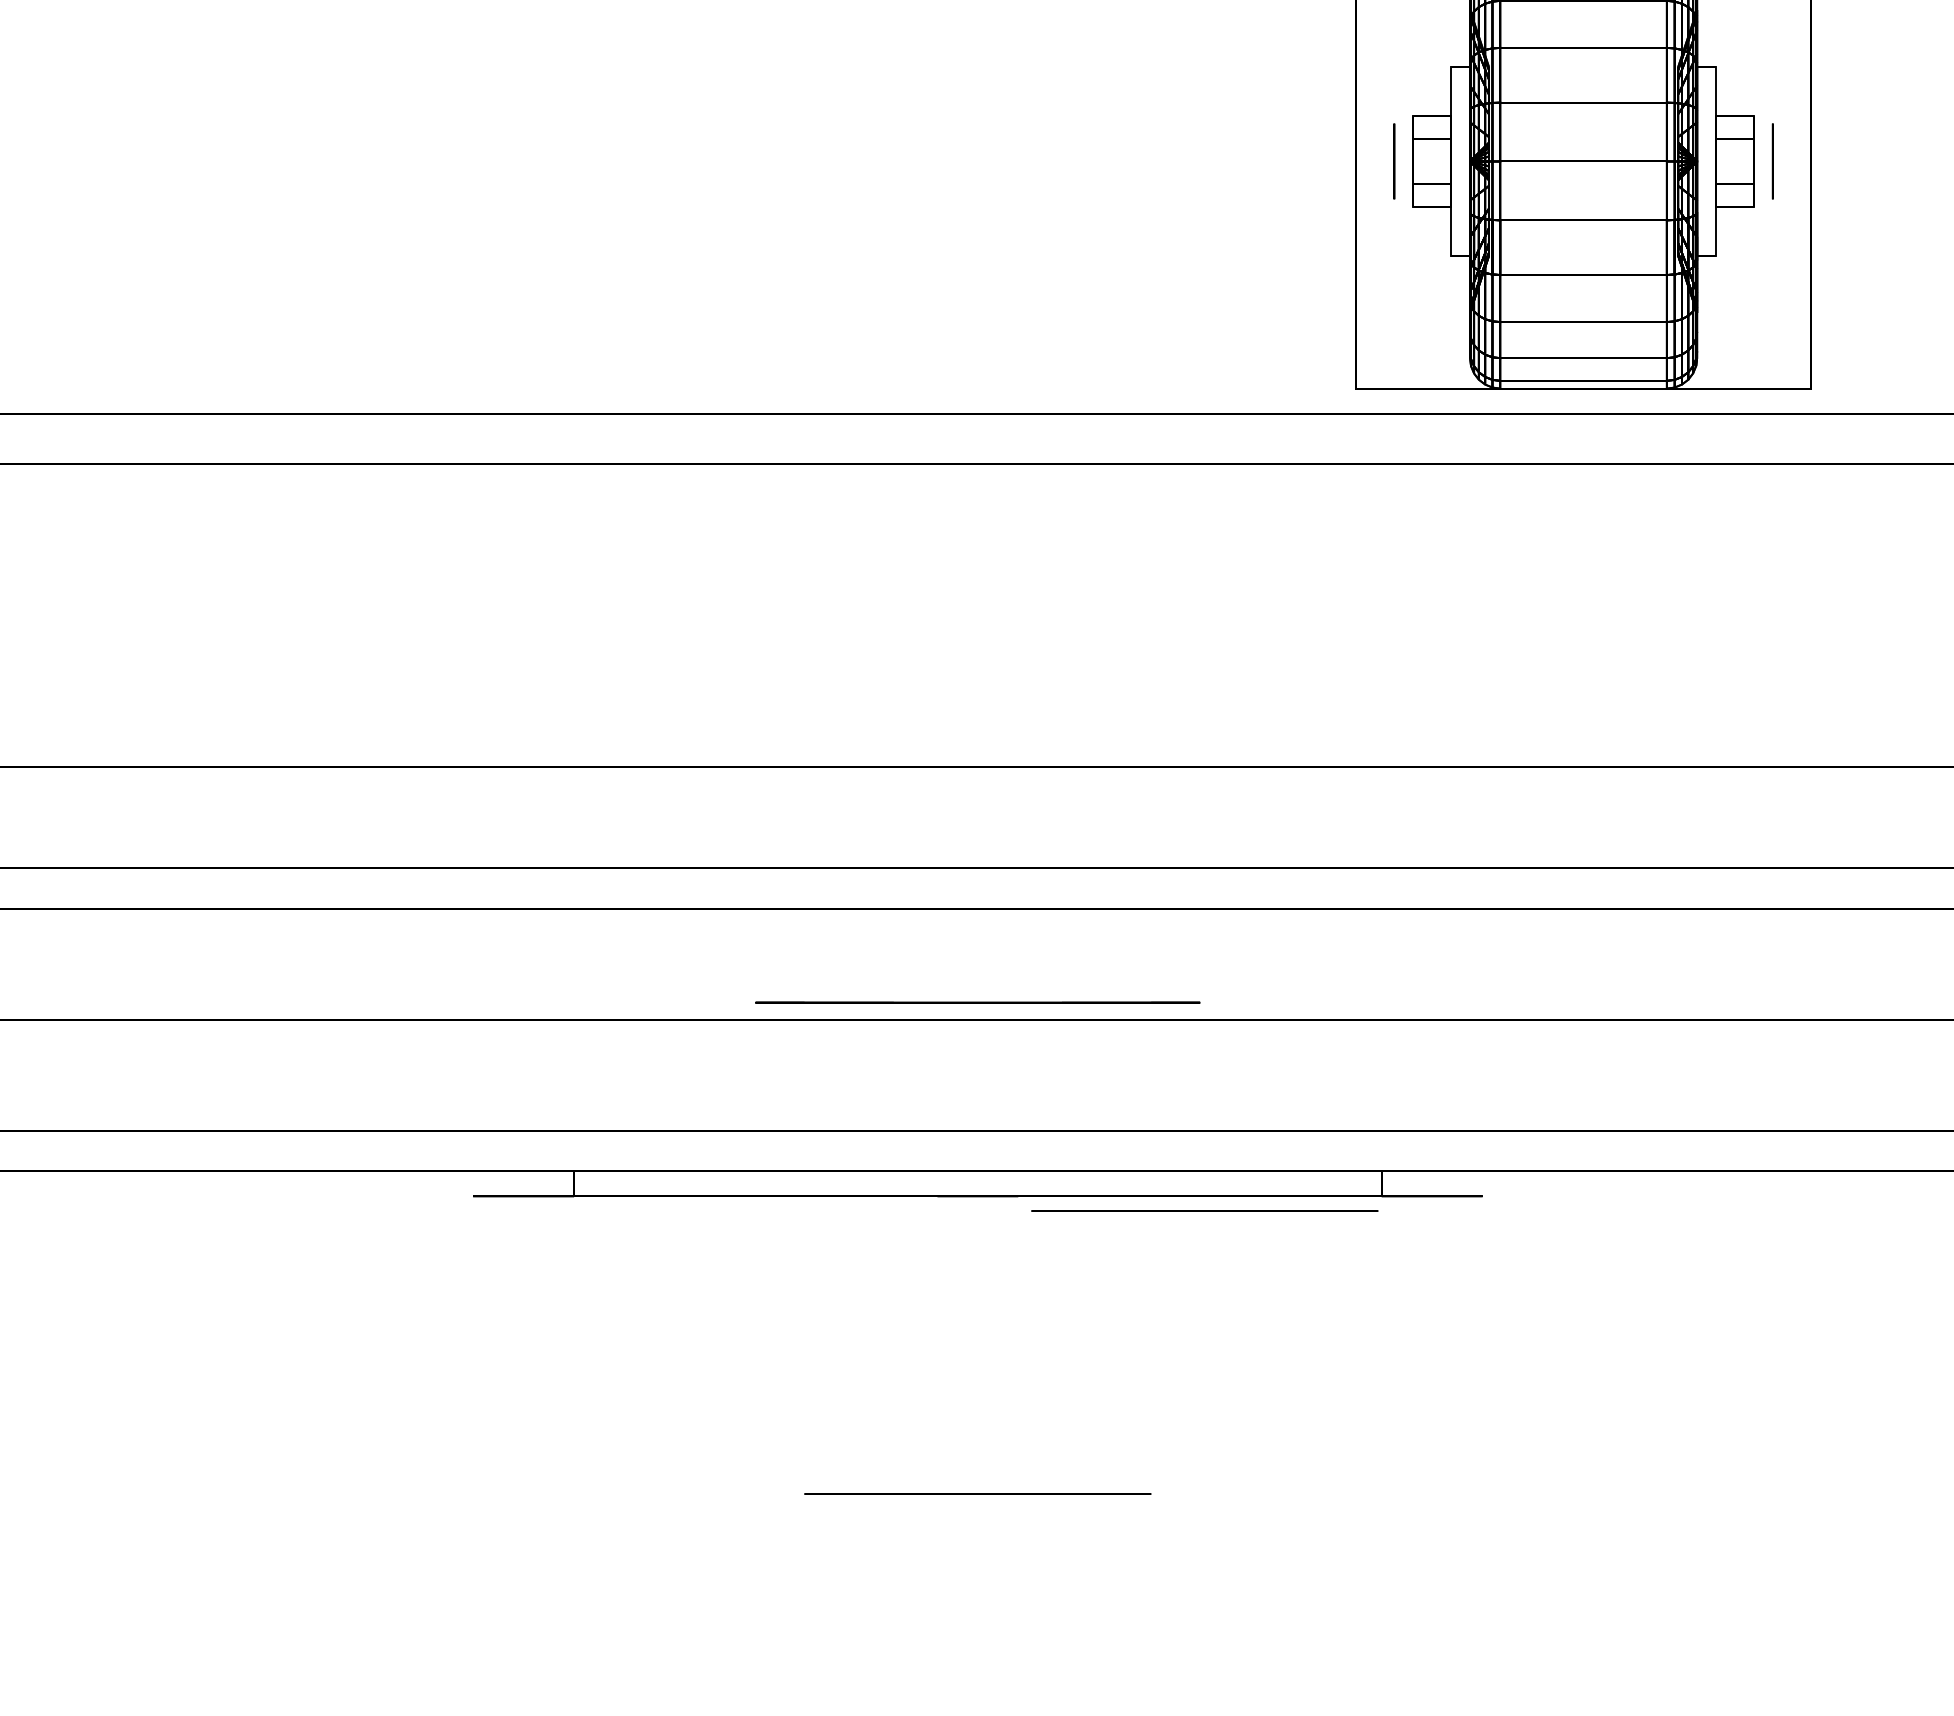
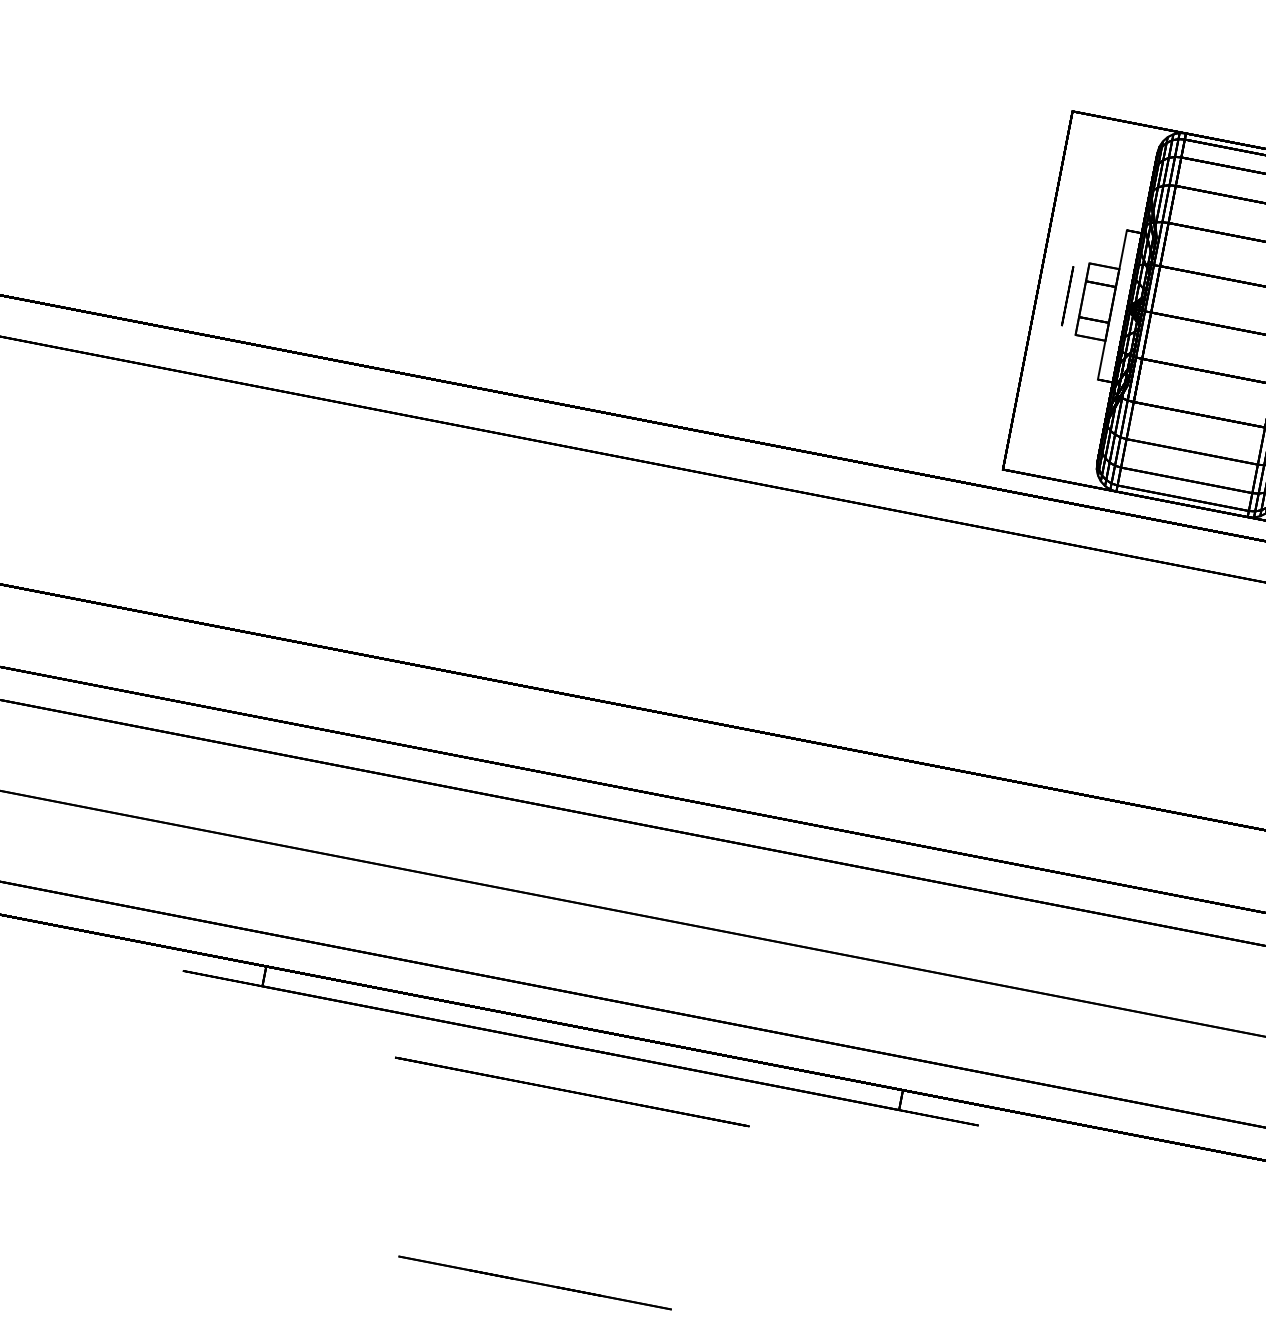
line: (977, 1002) -> (572, 1091), moved
line: (1204, 1210) -> (757, 1094), removed

